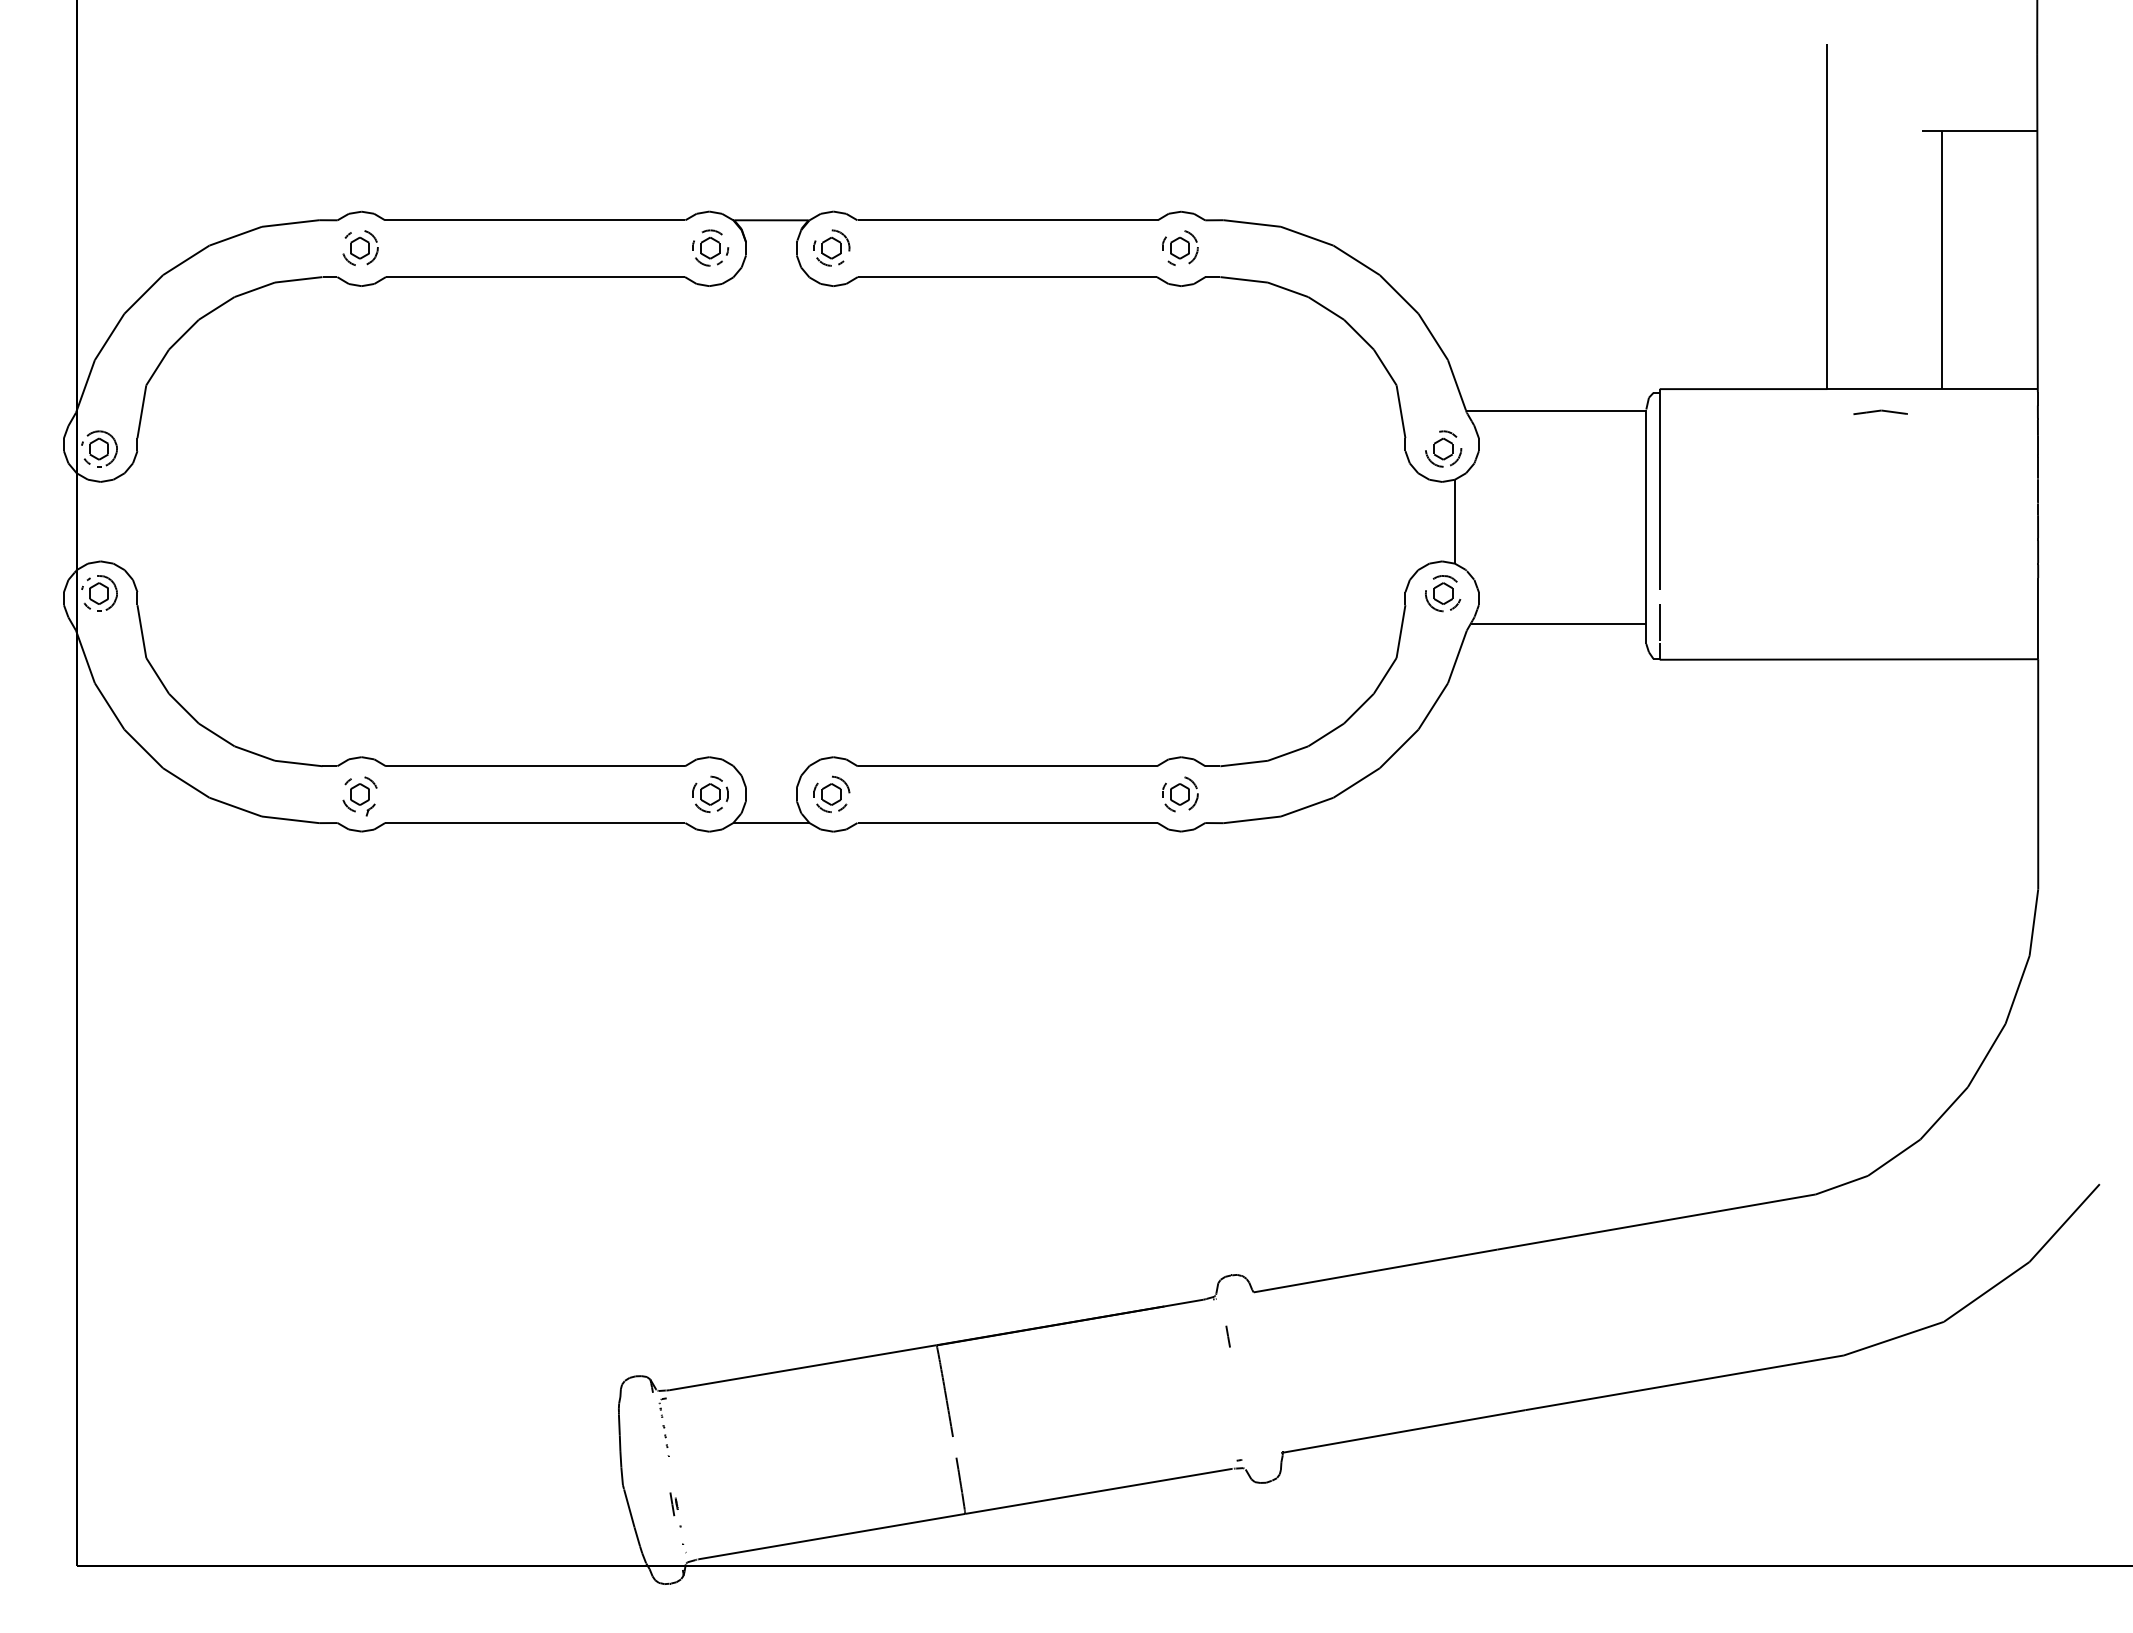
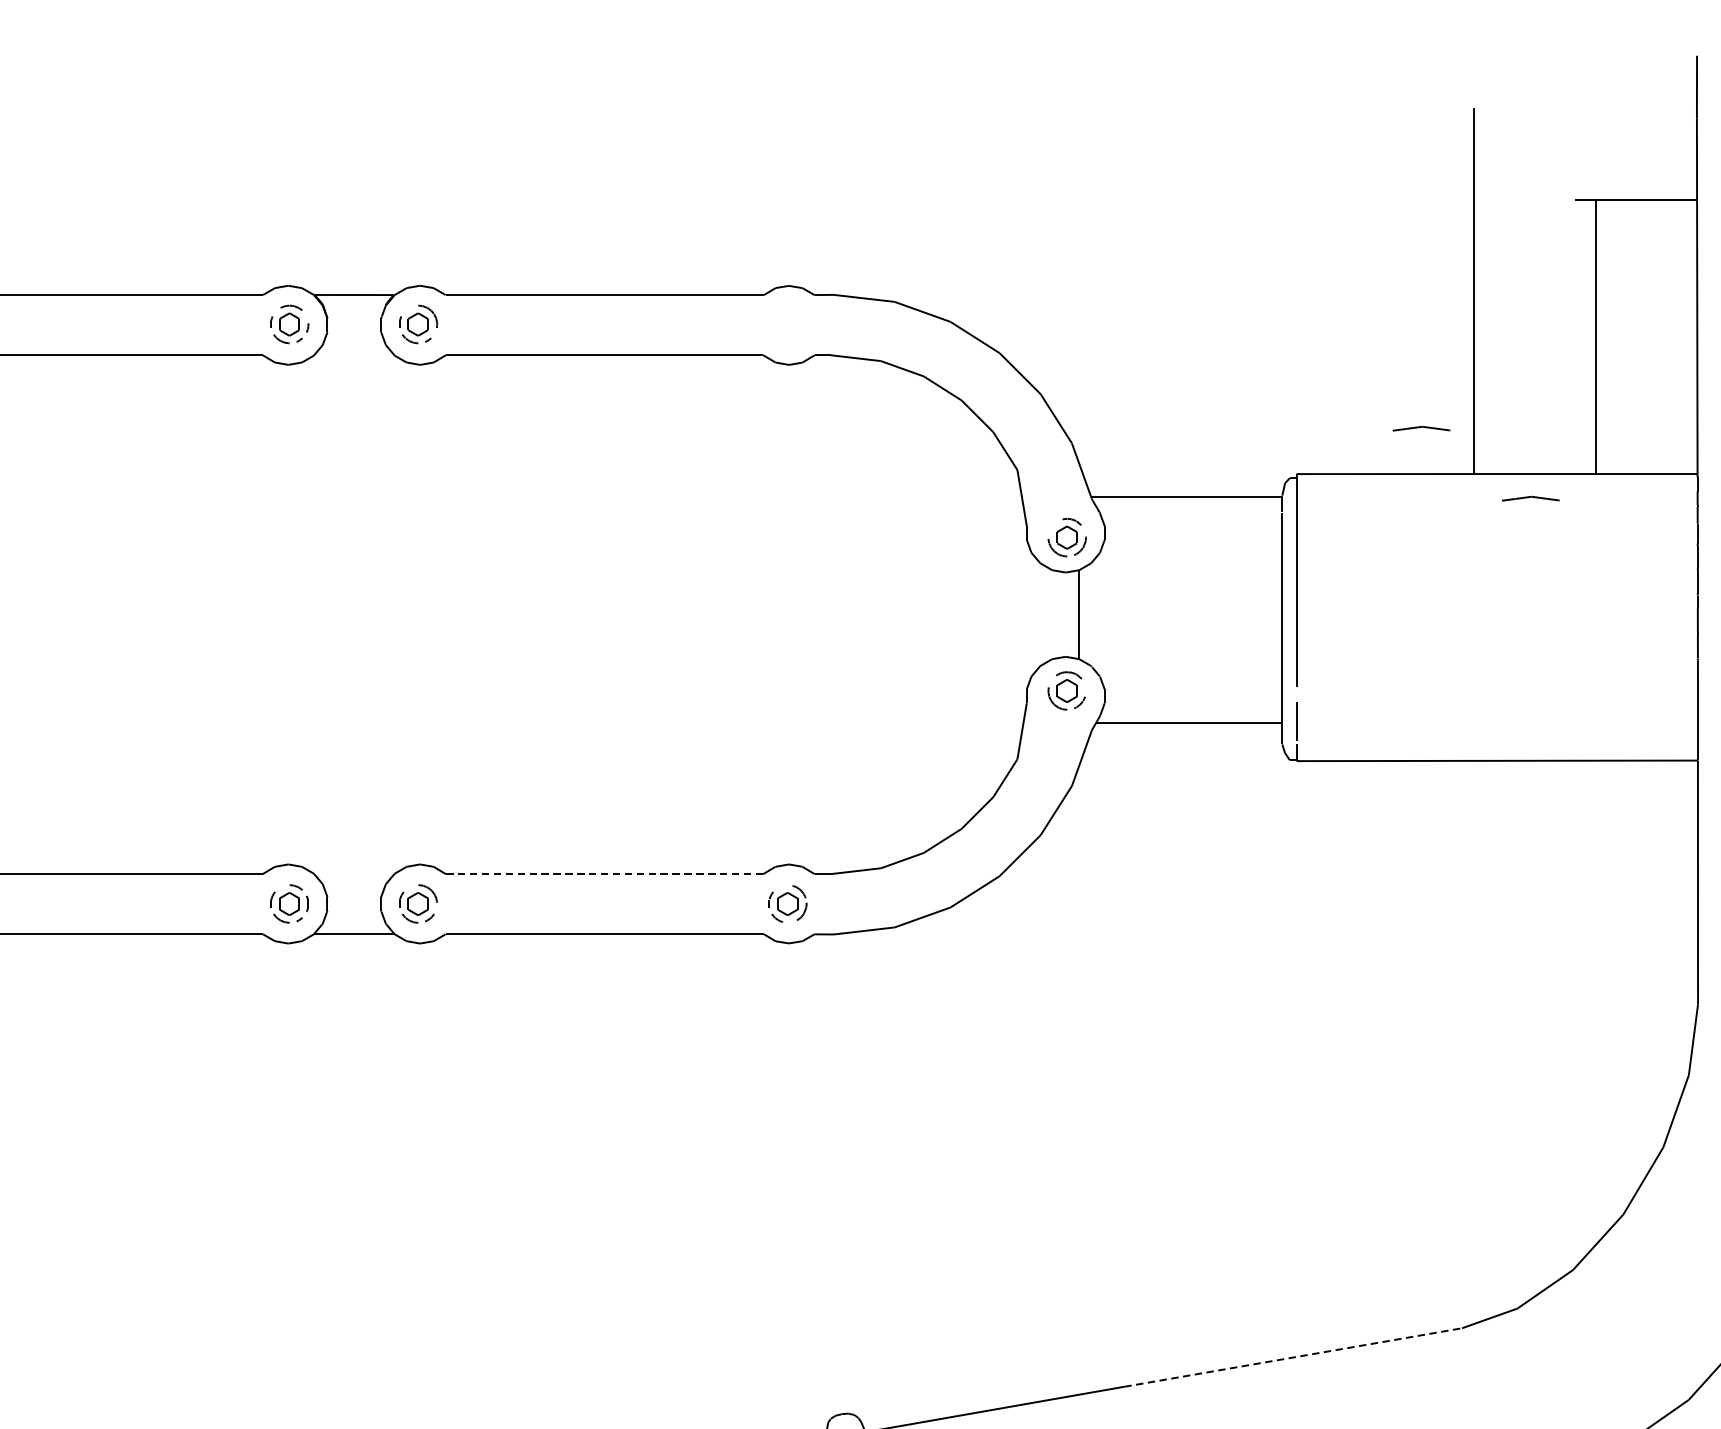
part: (1180, 247) -> (788, 323), removed
part: (1777, 345) -> (1421, 427), added
line: (1006, 766) -> (603, 874), solid -> dashed
line: (1656, 1222) -> (1293, 1358), solid -> dashed

